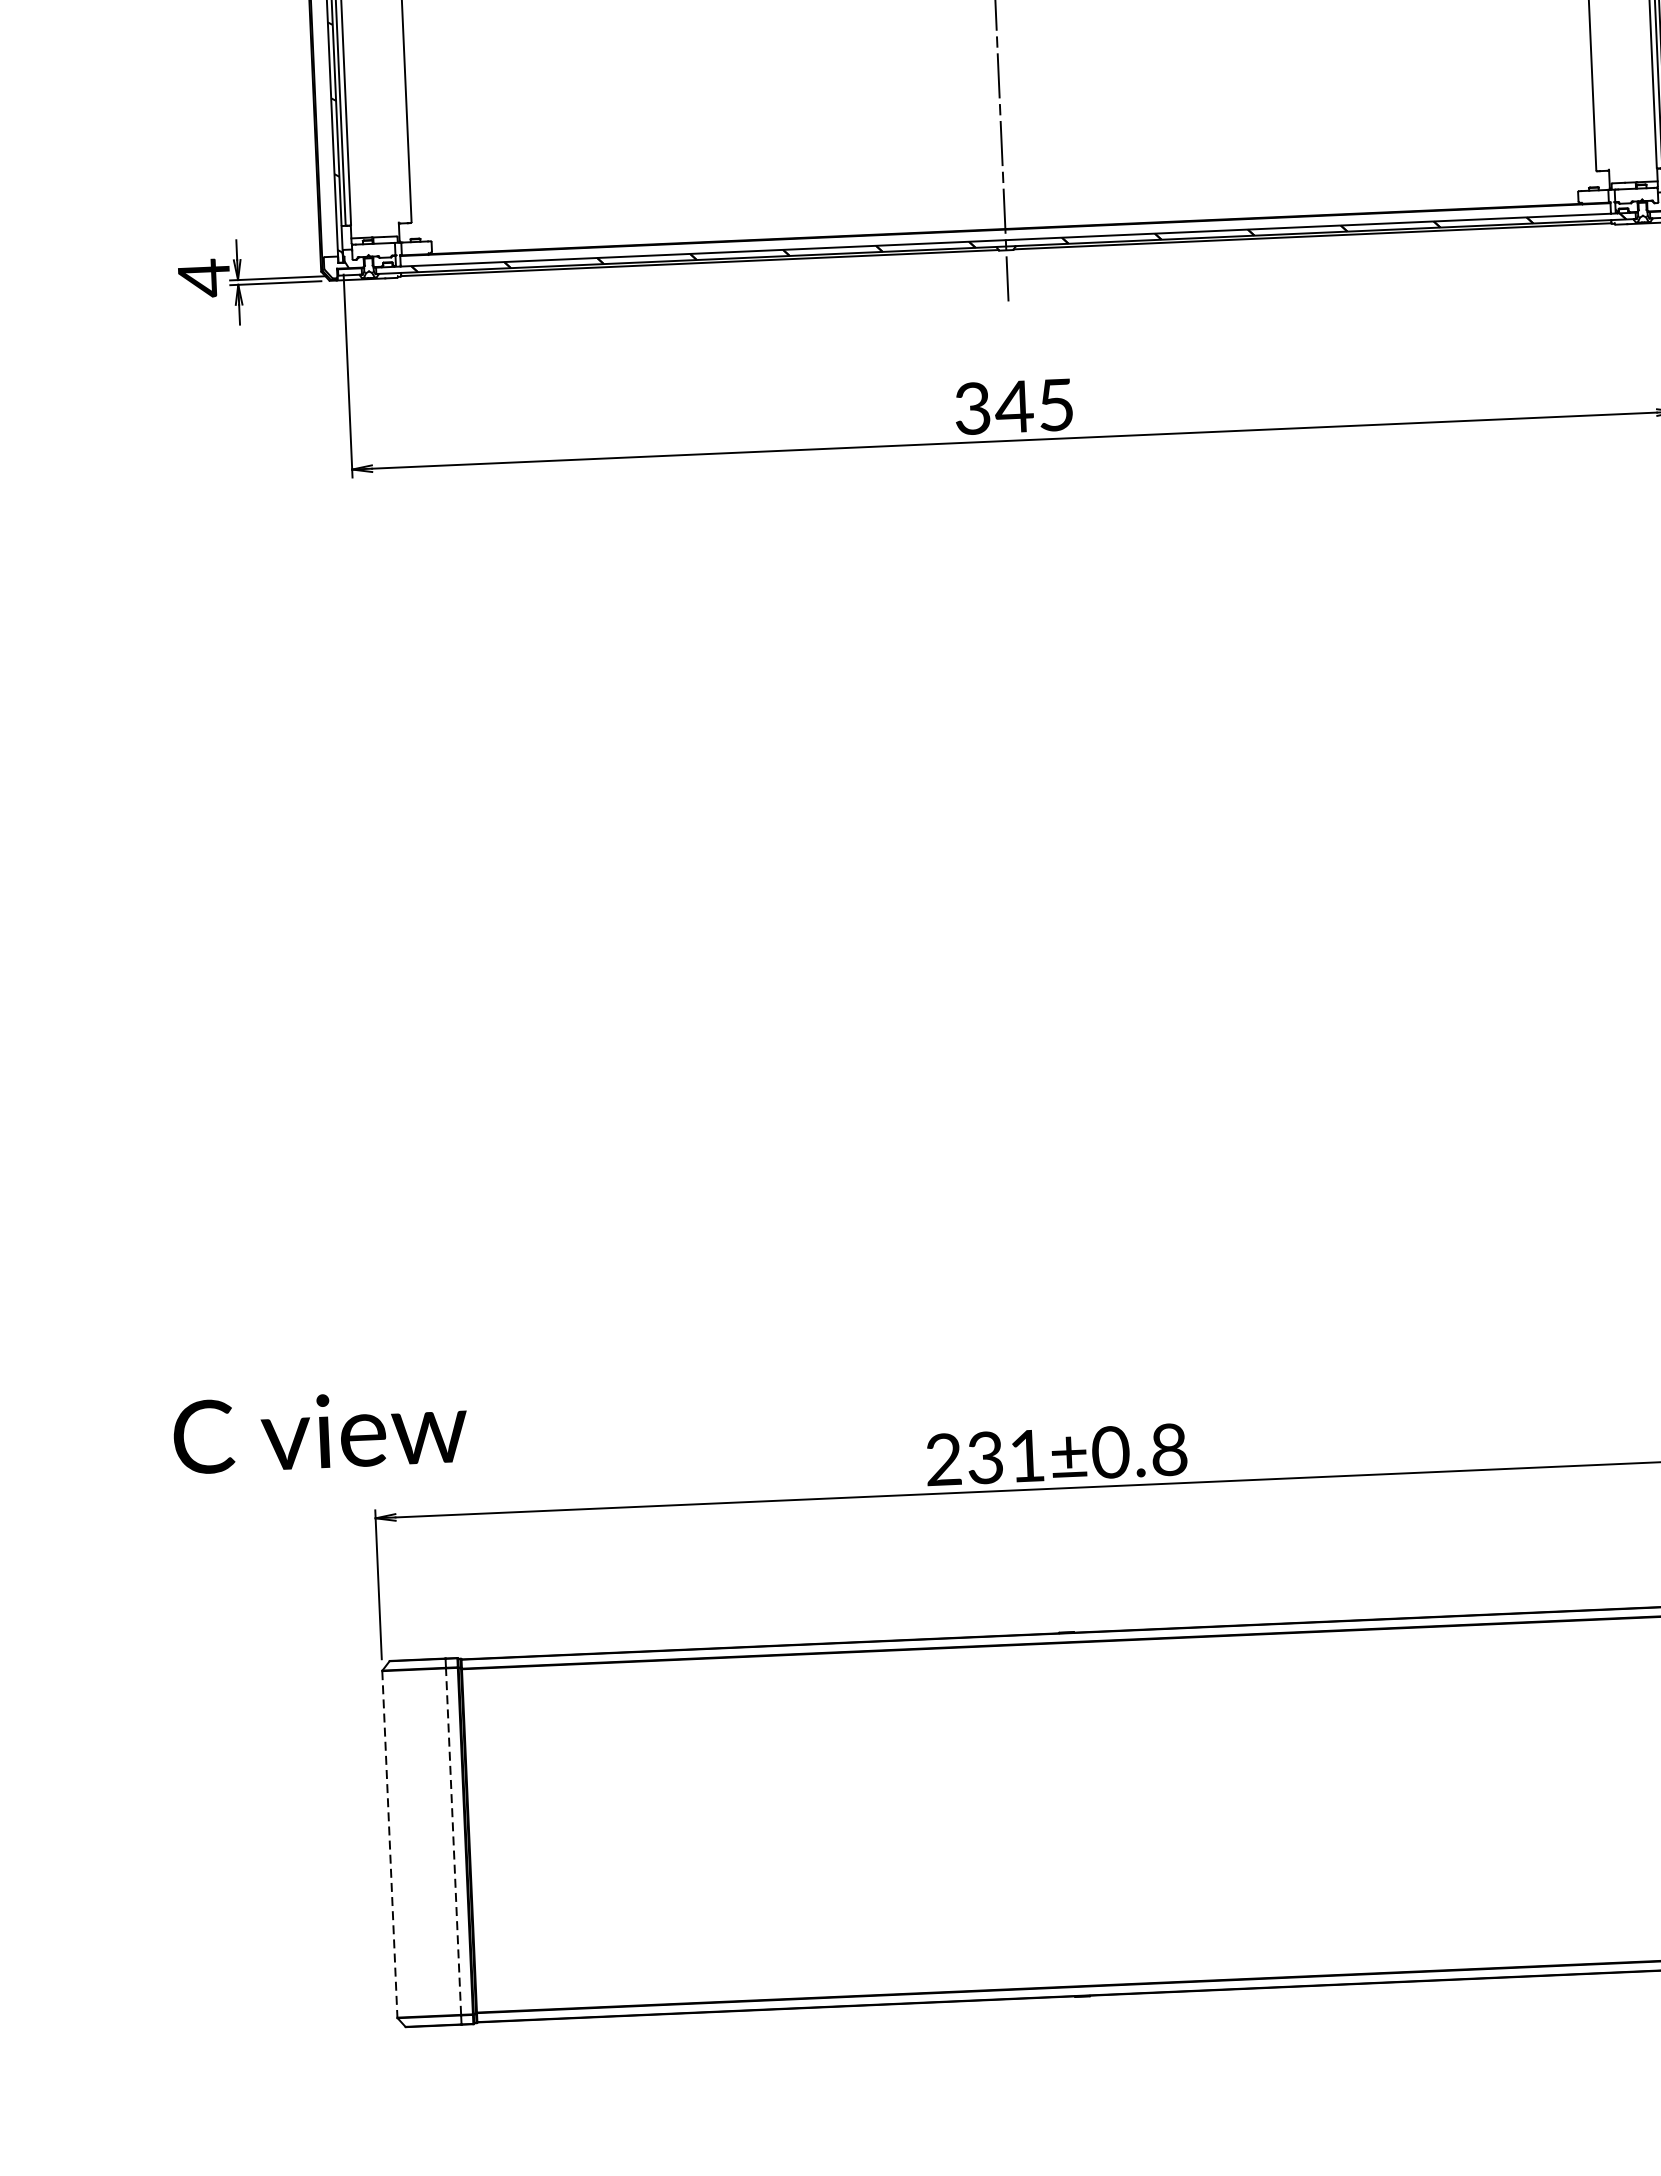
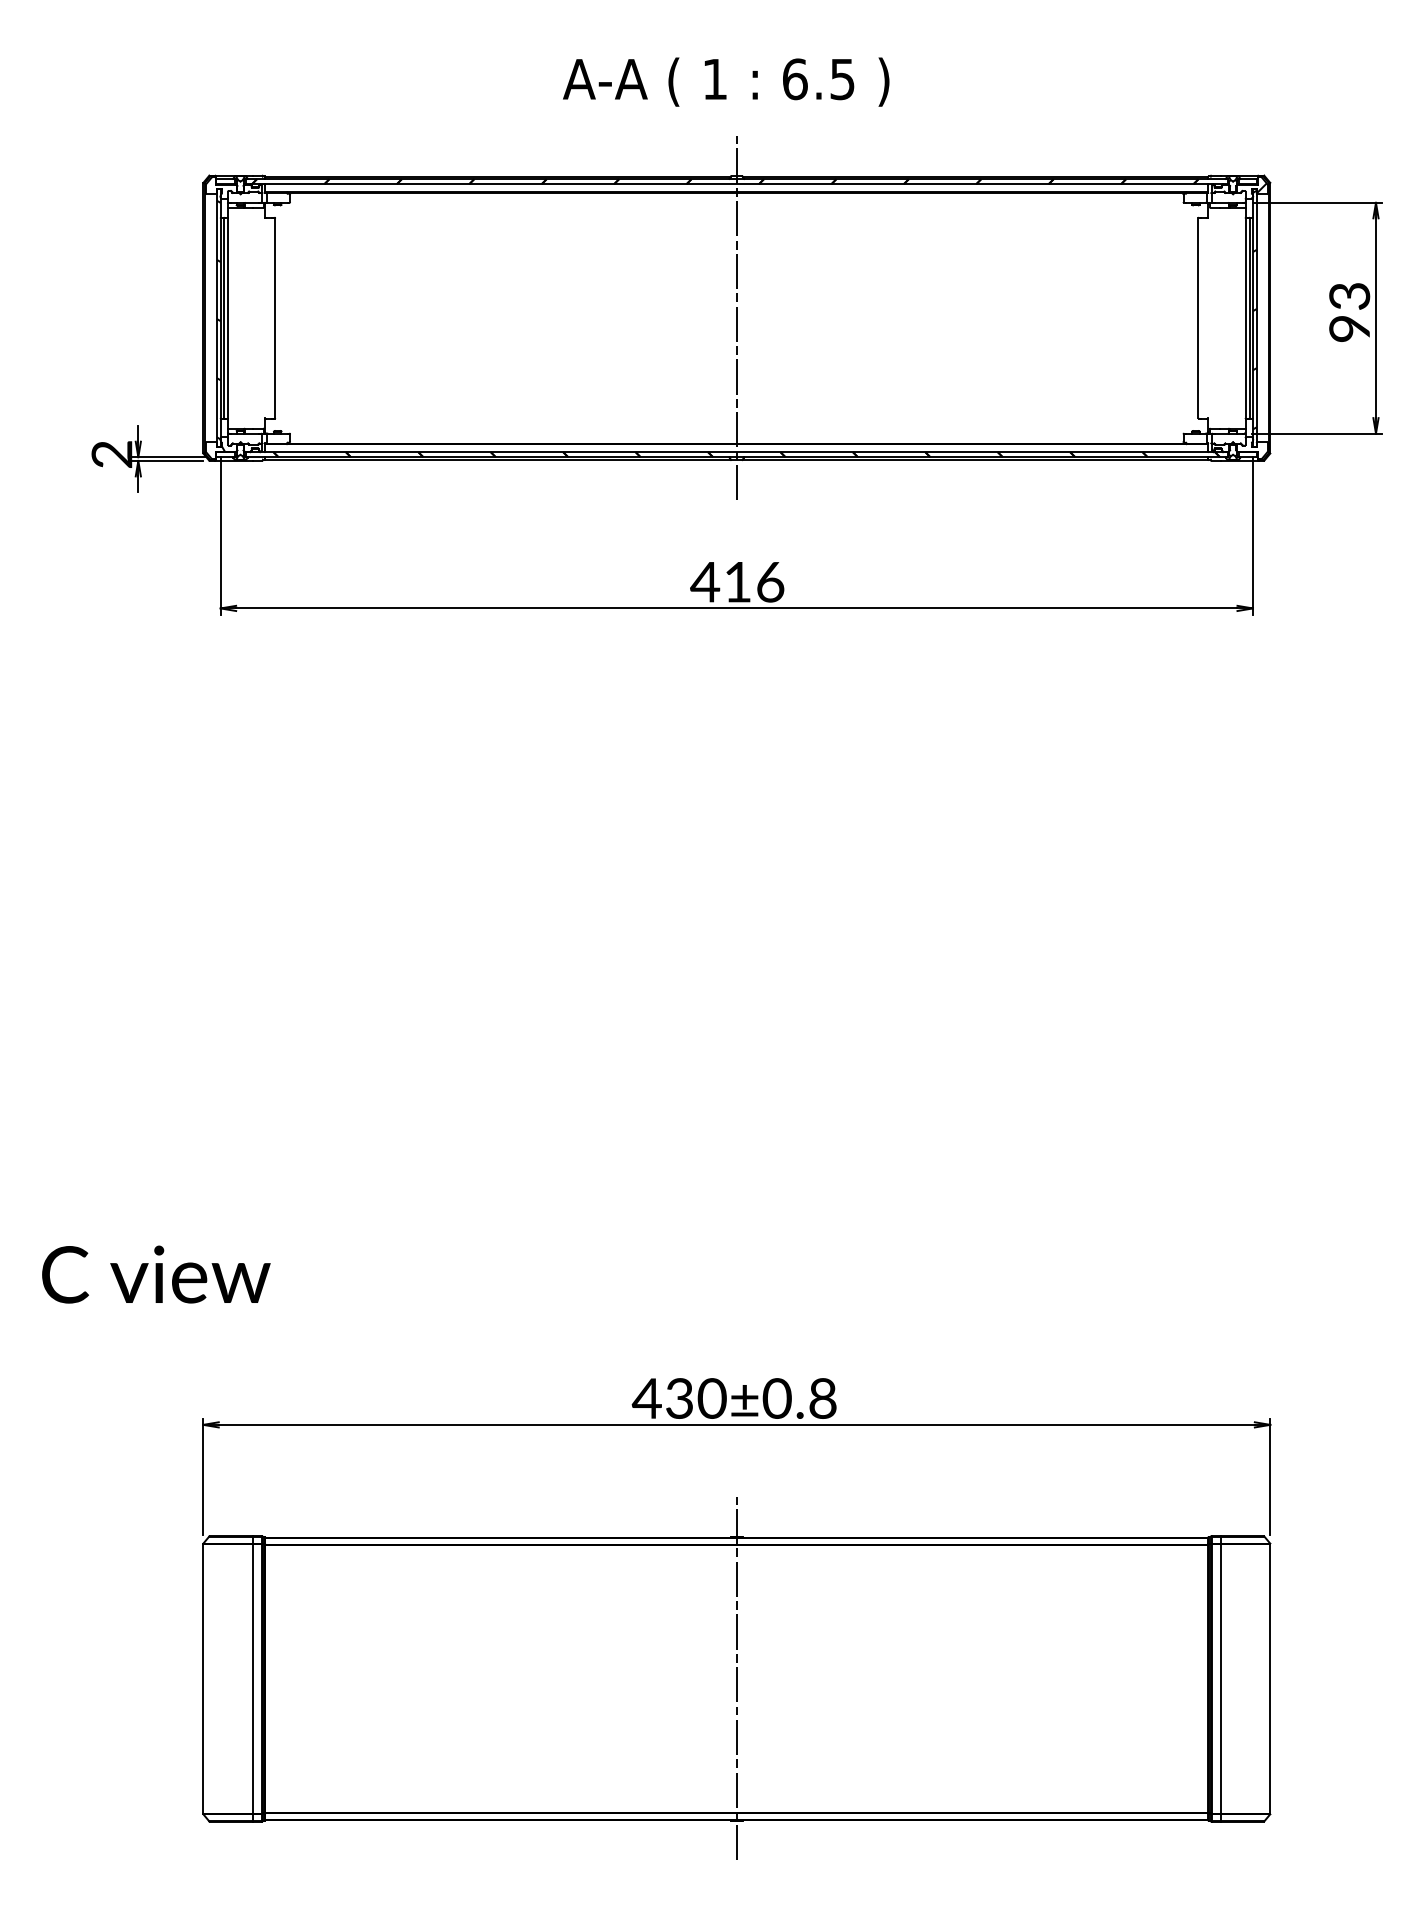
text: (203, 278) -> (111, 454), 4 -> 2
text: (1013, 406) -> (737, 581), 345 -> 416
text: (320, 1431) -> (156, 1274), moved
text: (984, 1457) -> (678, 1398), 231±0.8 -> 430±0.8
line: (1074, 1813) -> (736, 1678), added
line: (453, 1841) -> (252, 1678), dashed -> solid
line: (390, 1843) -> (203, 1678), dashed -> solid

